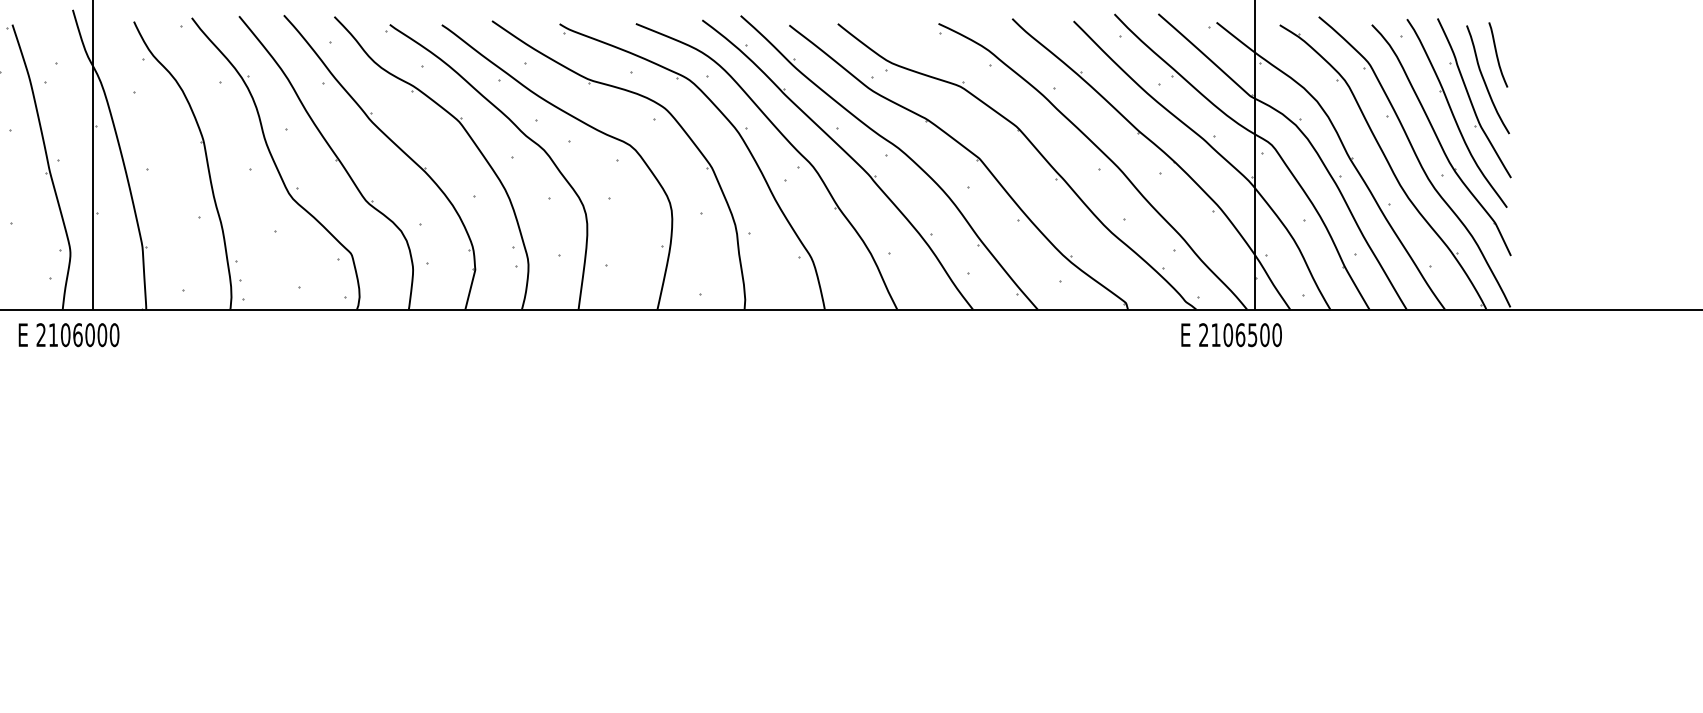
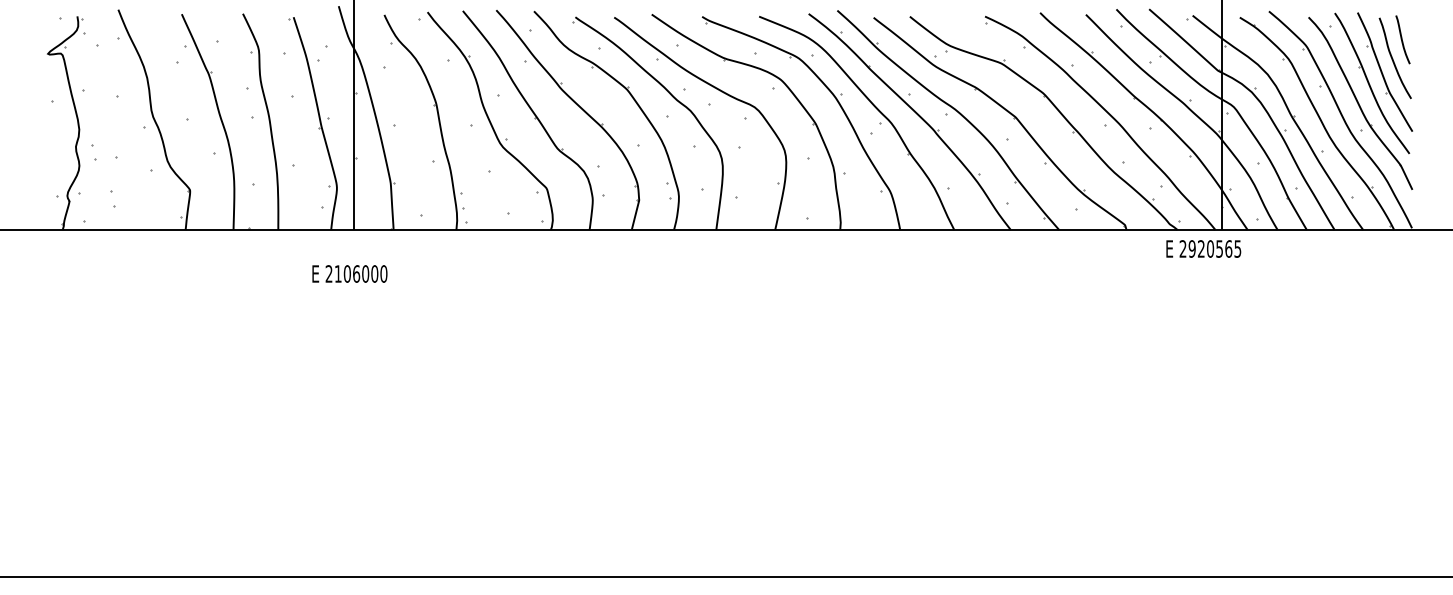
text: (68, 334) -> (349, 273), moved
text: (1245, 334) -> (1214, 248), 2106500 -> 2920565

